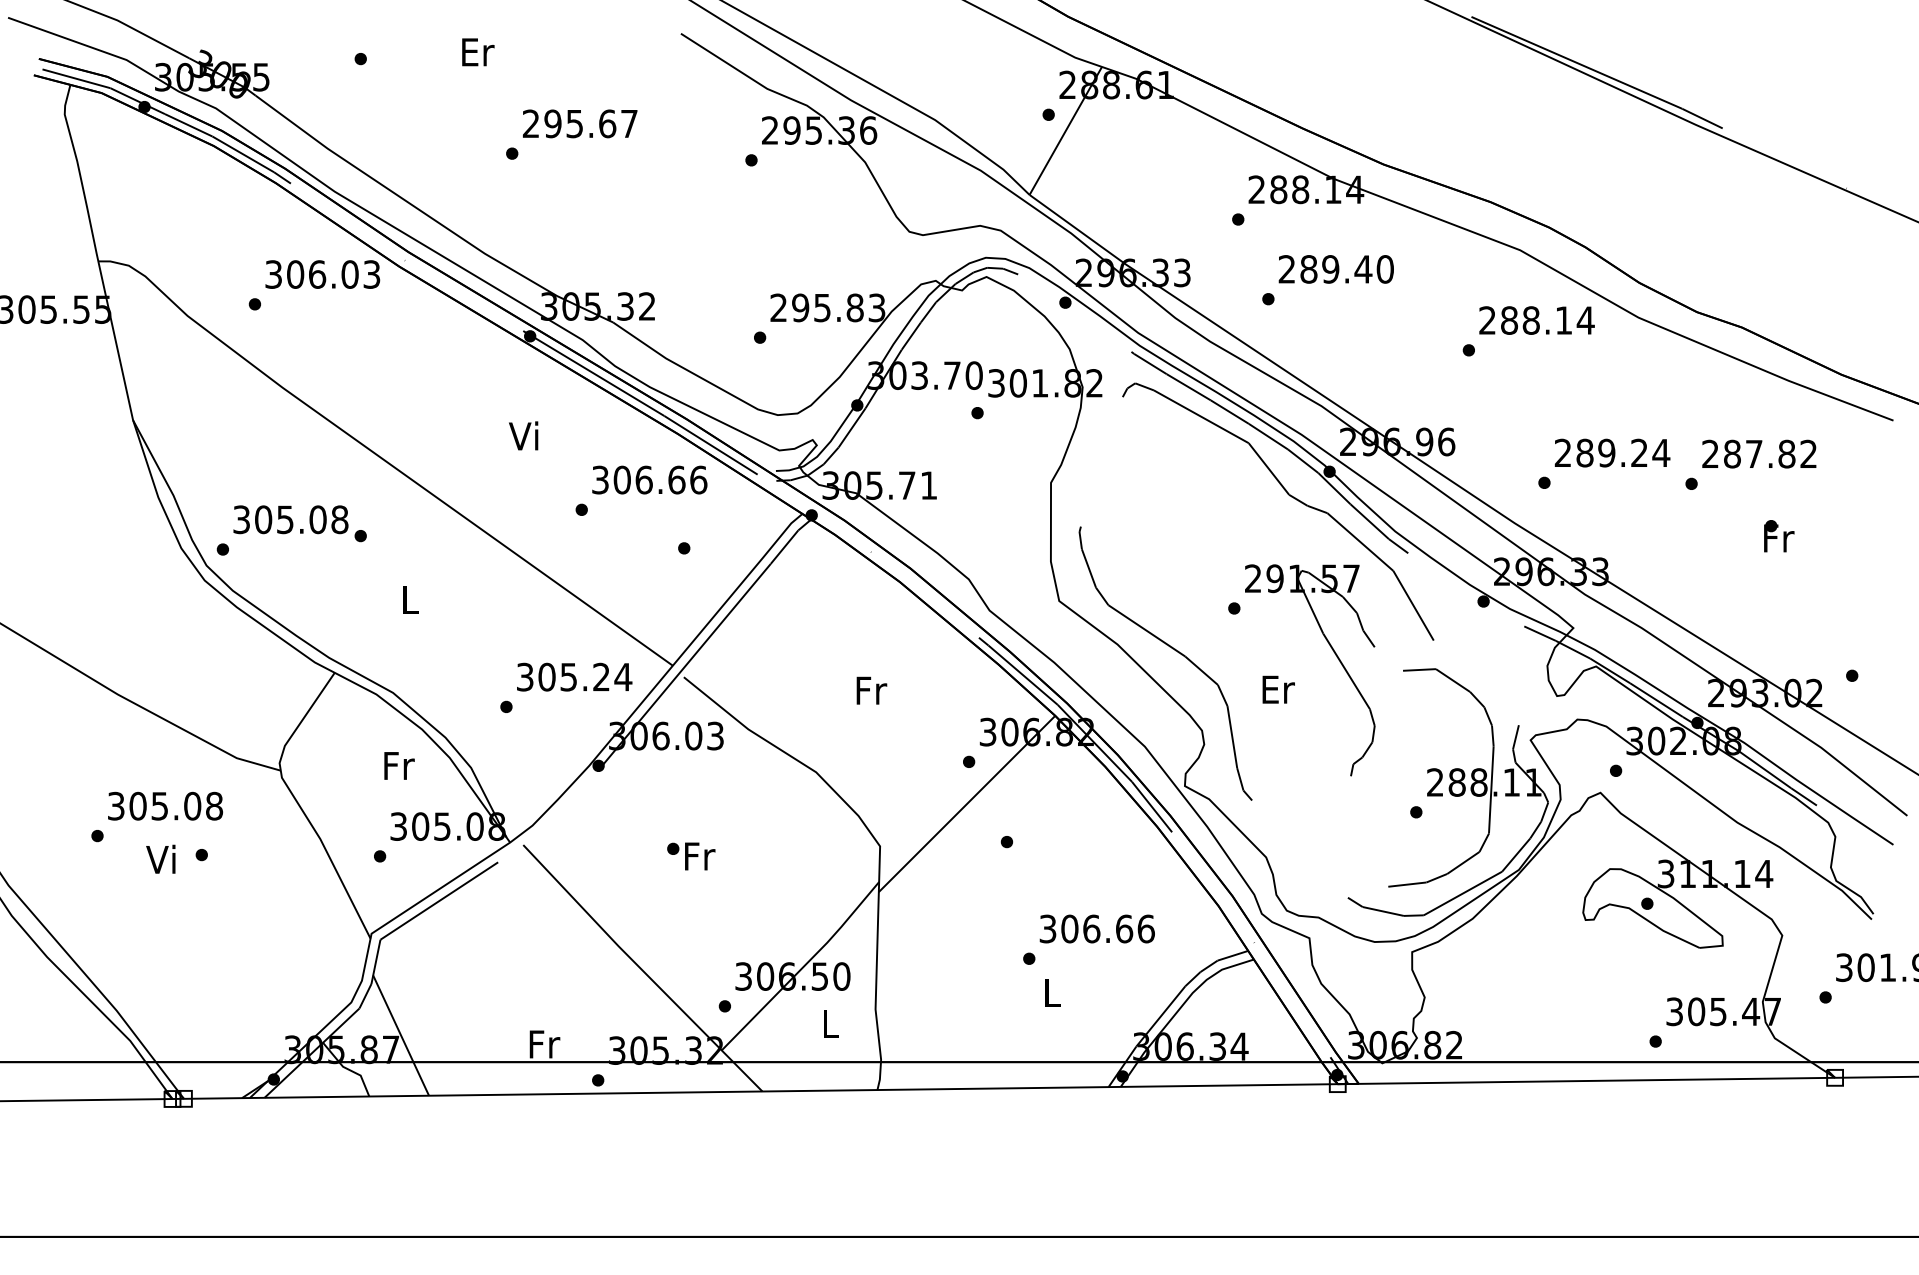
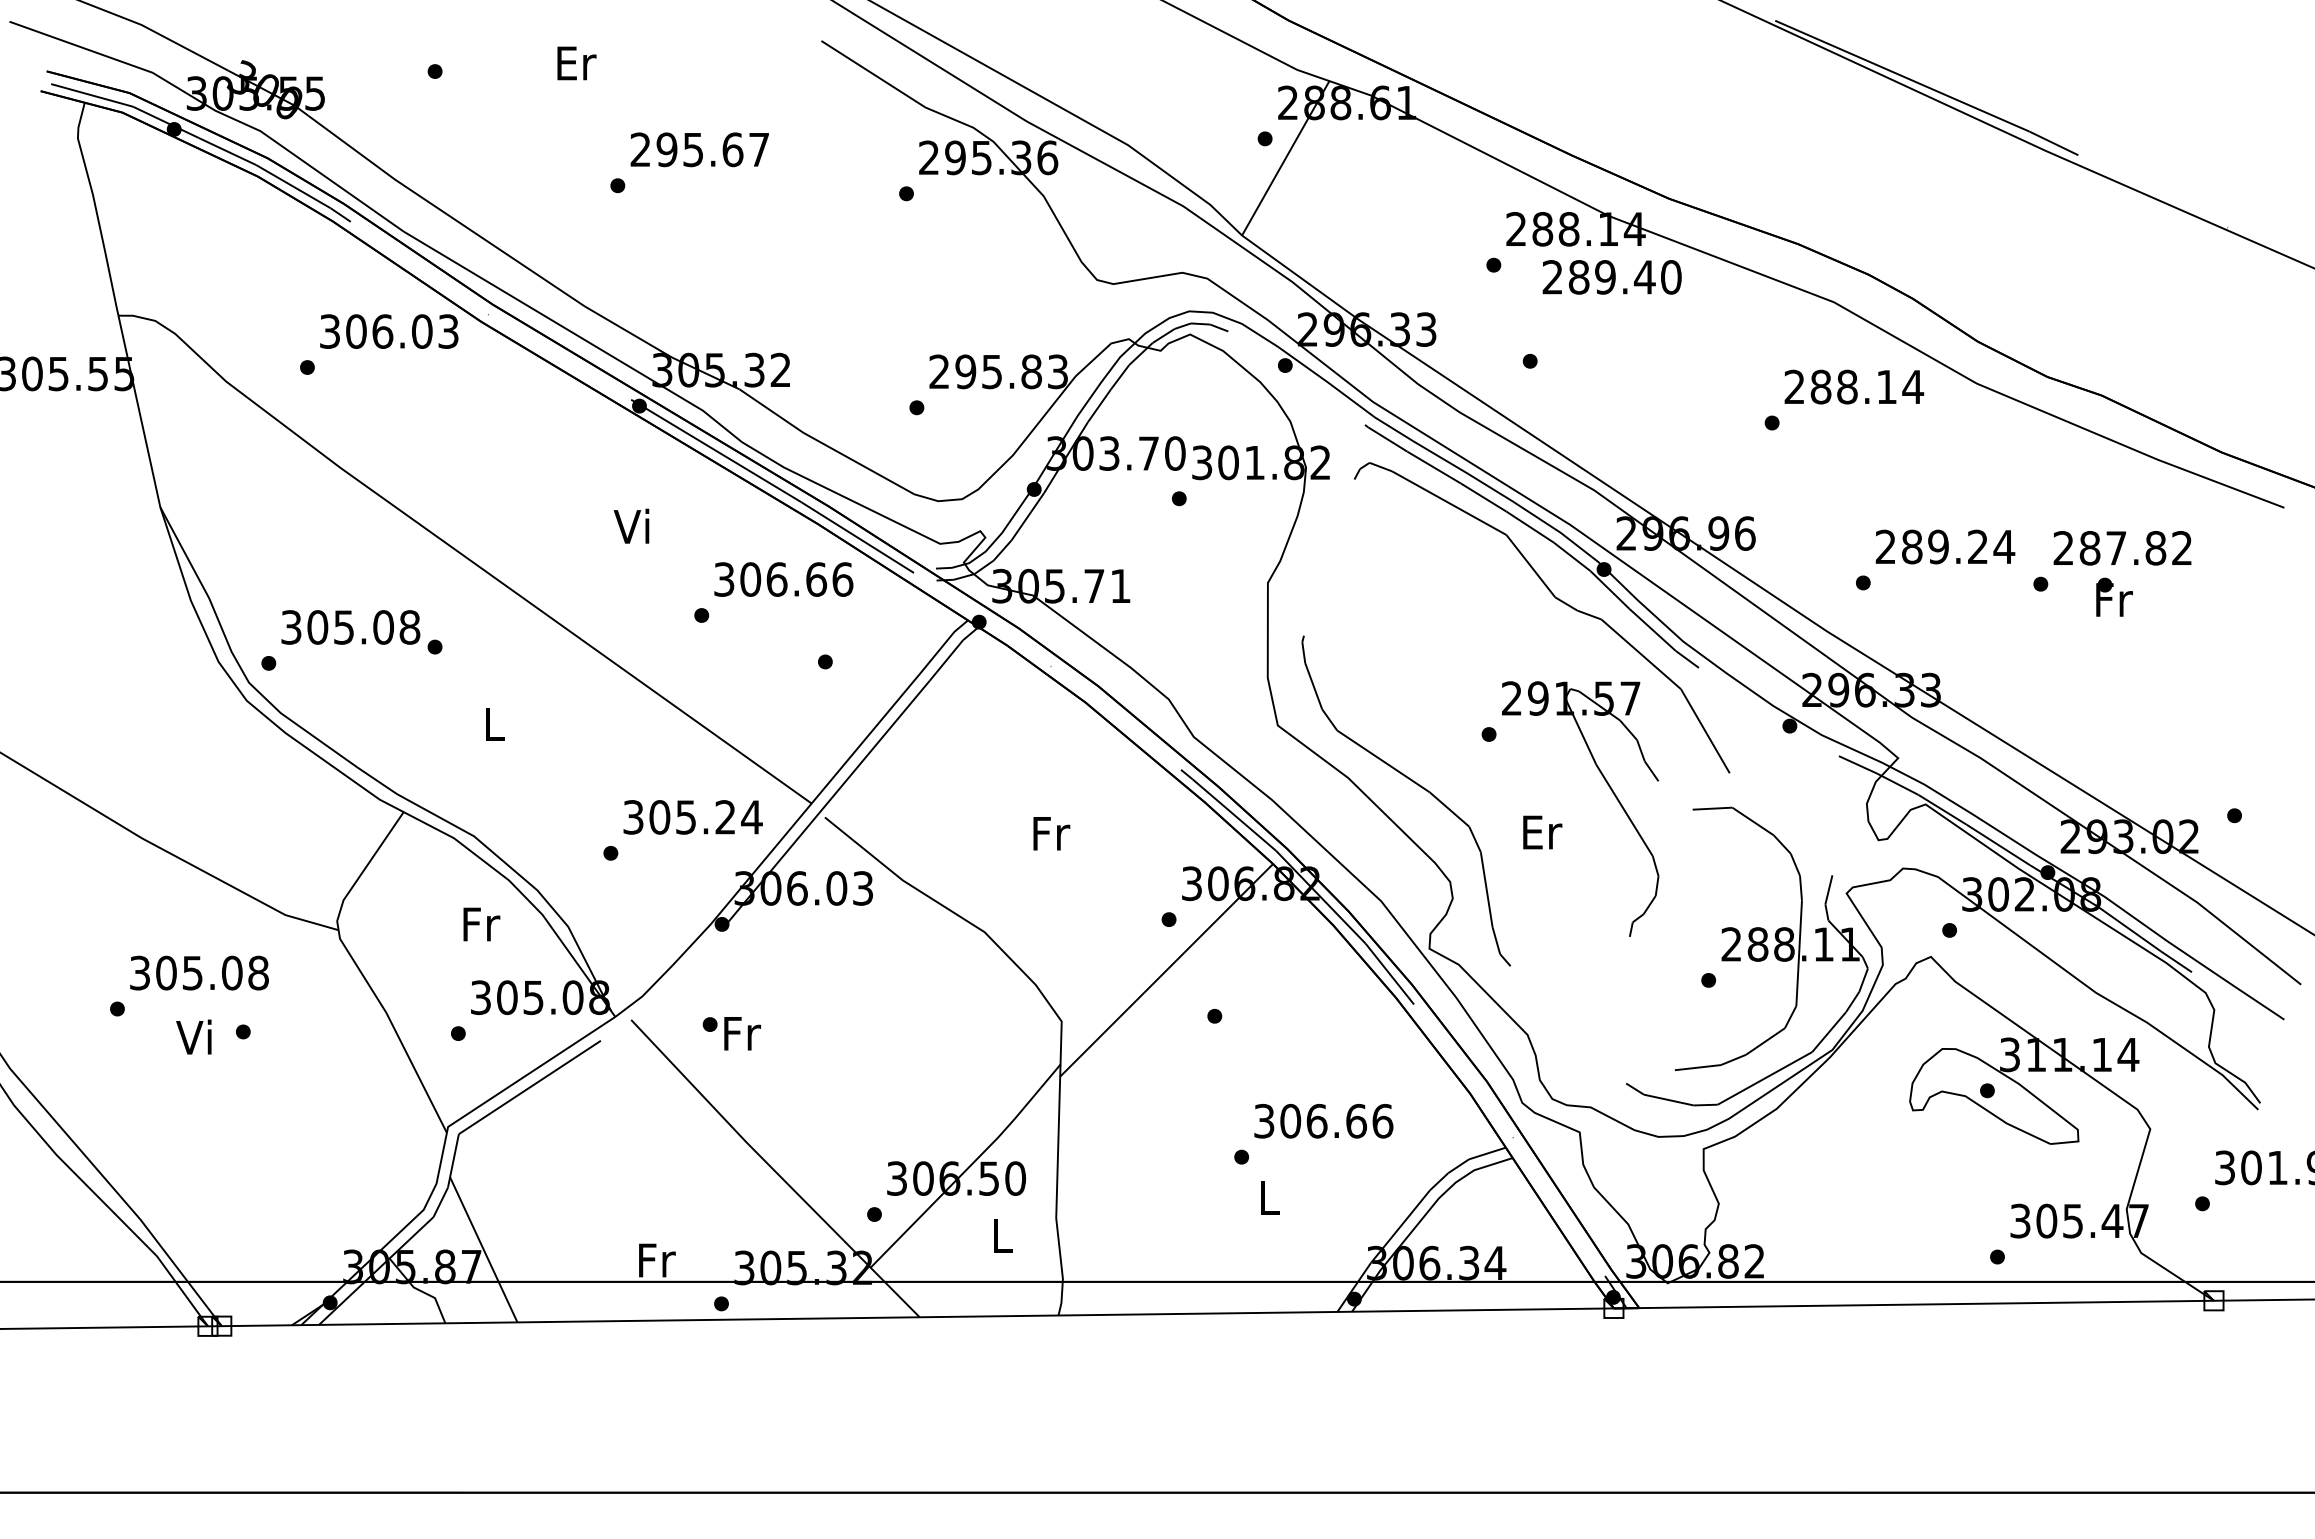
text: (1335, 269) -> (1611, 277), moved
text: (1779, 535) -> (2114, 596), moved
text: (690, 856) -> (731, 1033), moved

